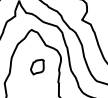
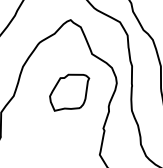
part: (37, 66) -> (69, 91), size x1.43

